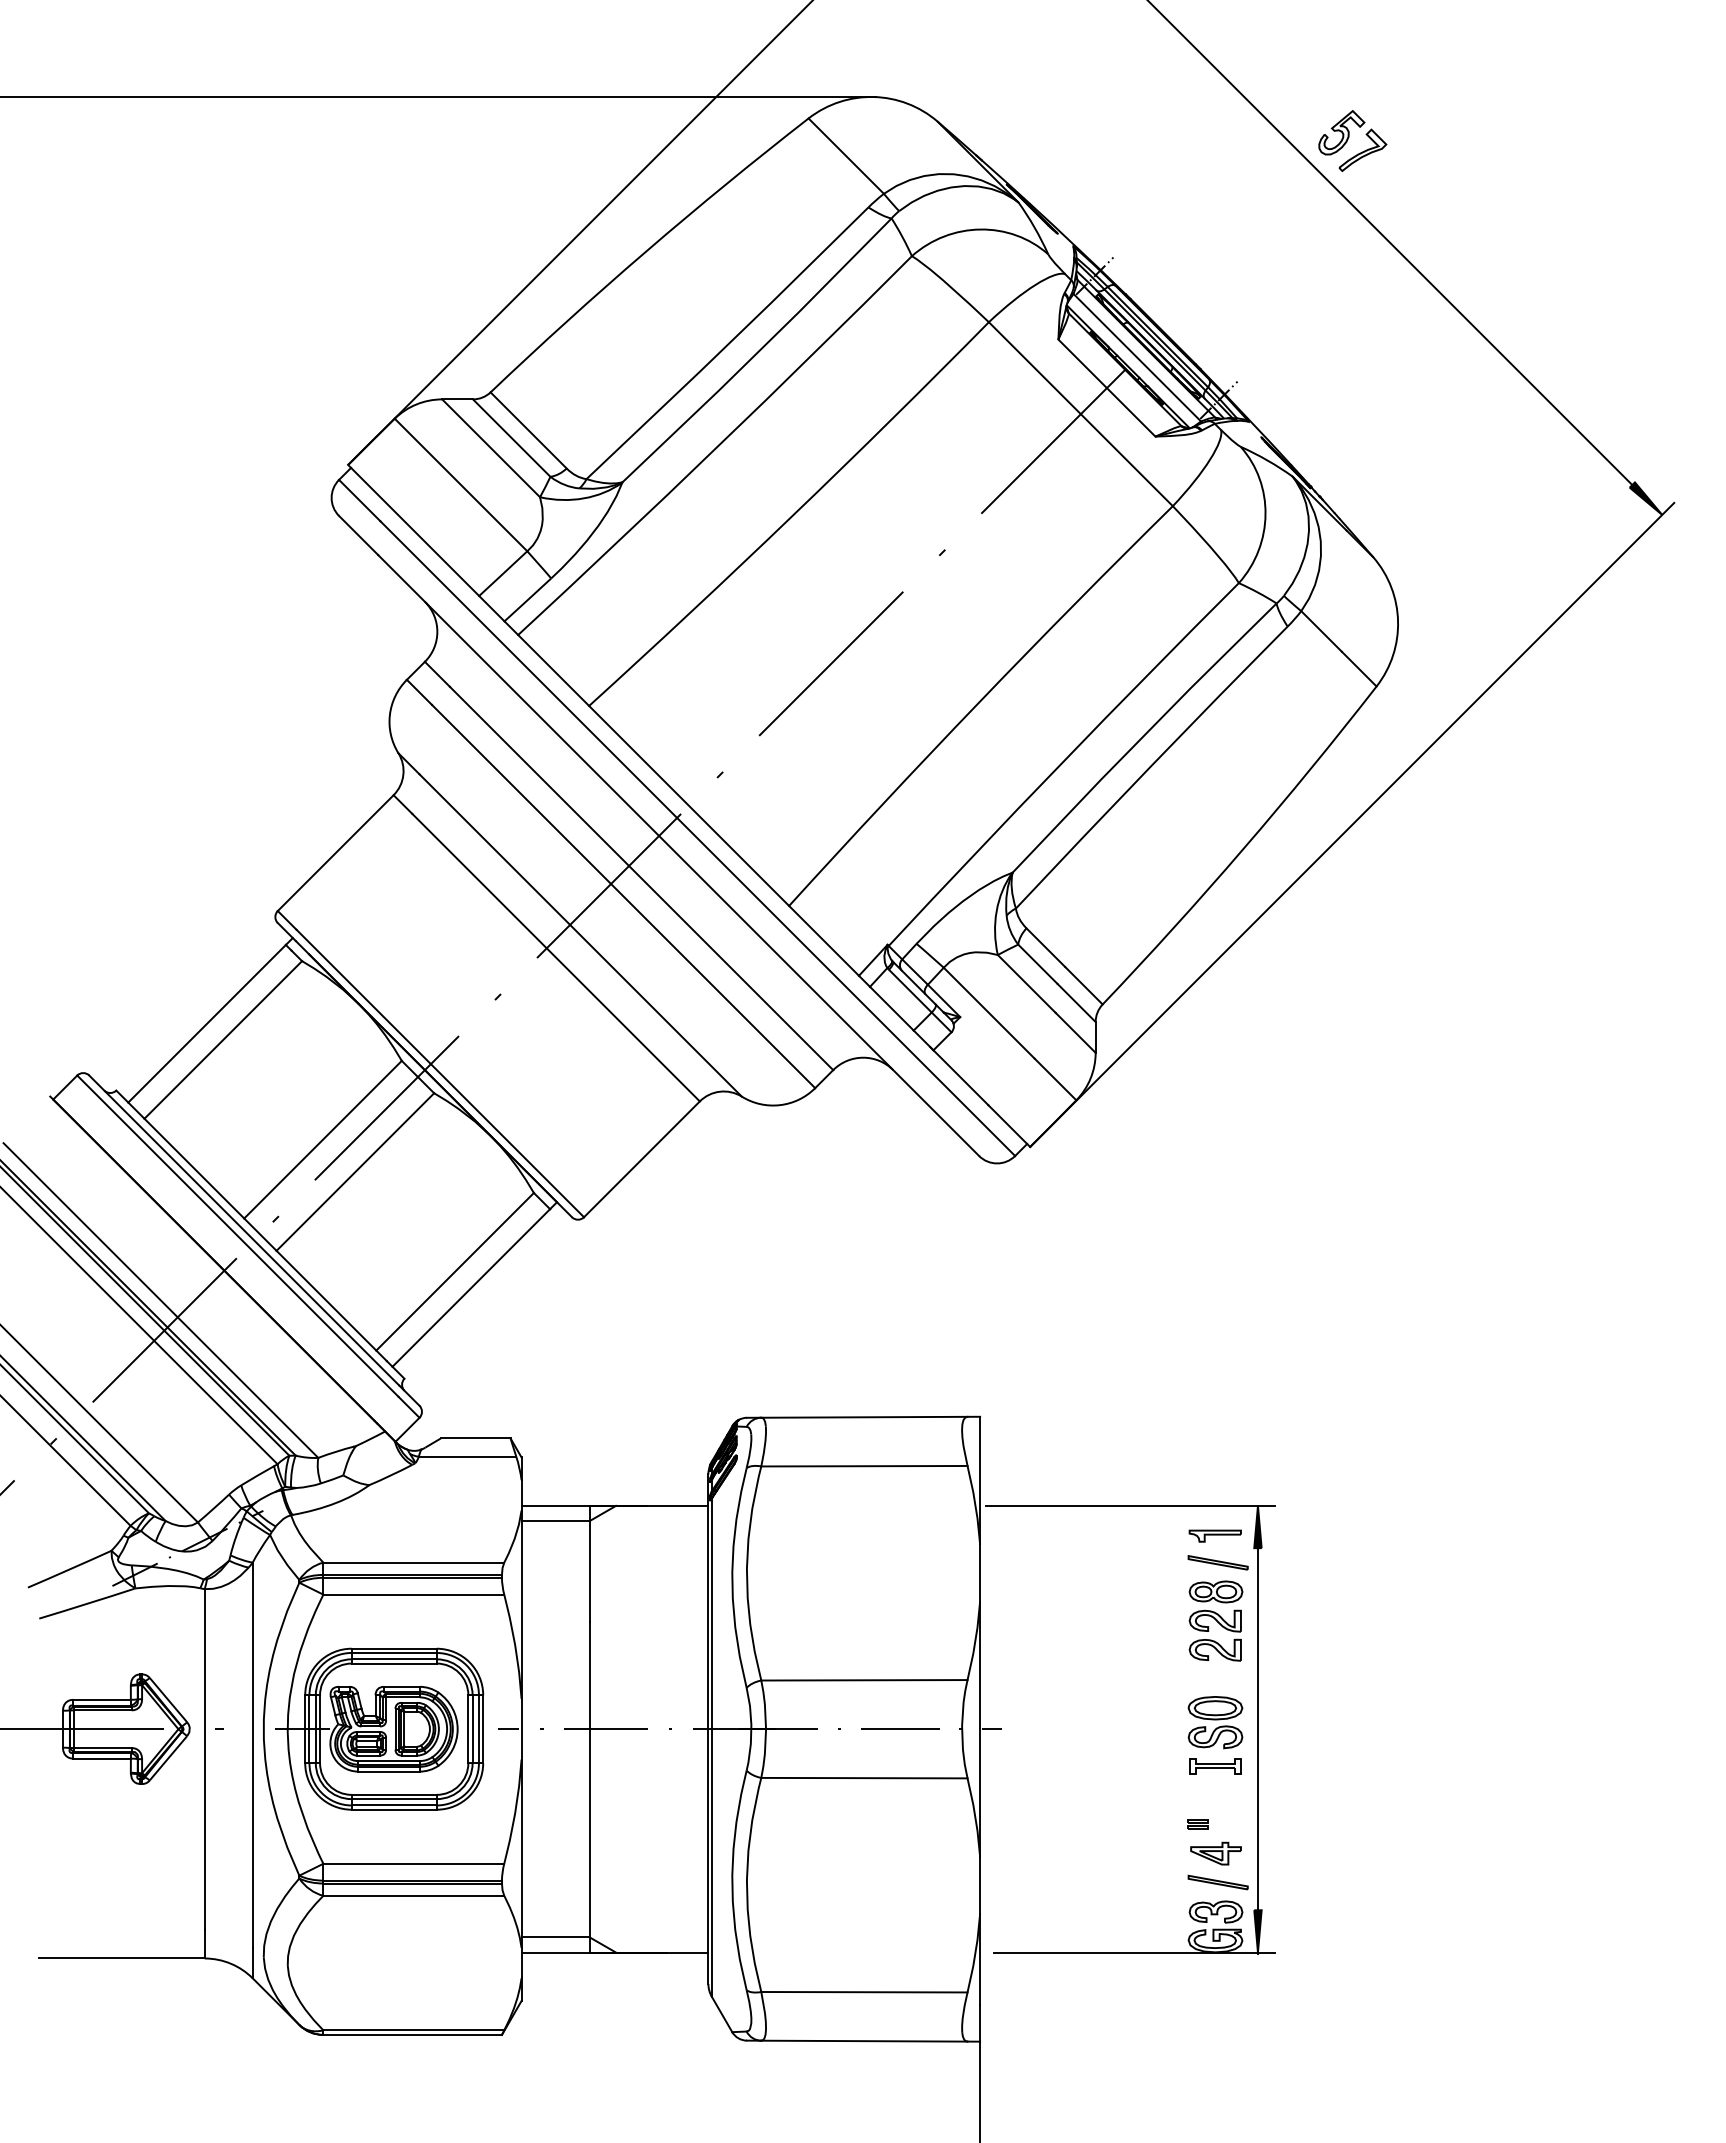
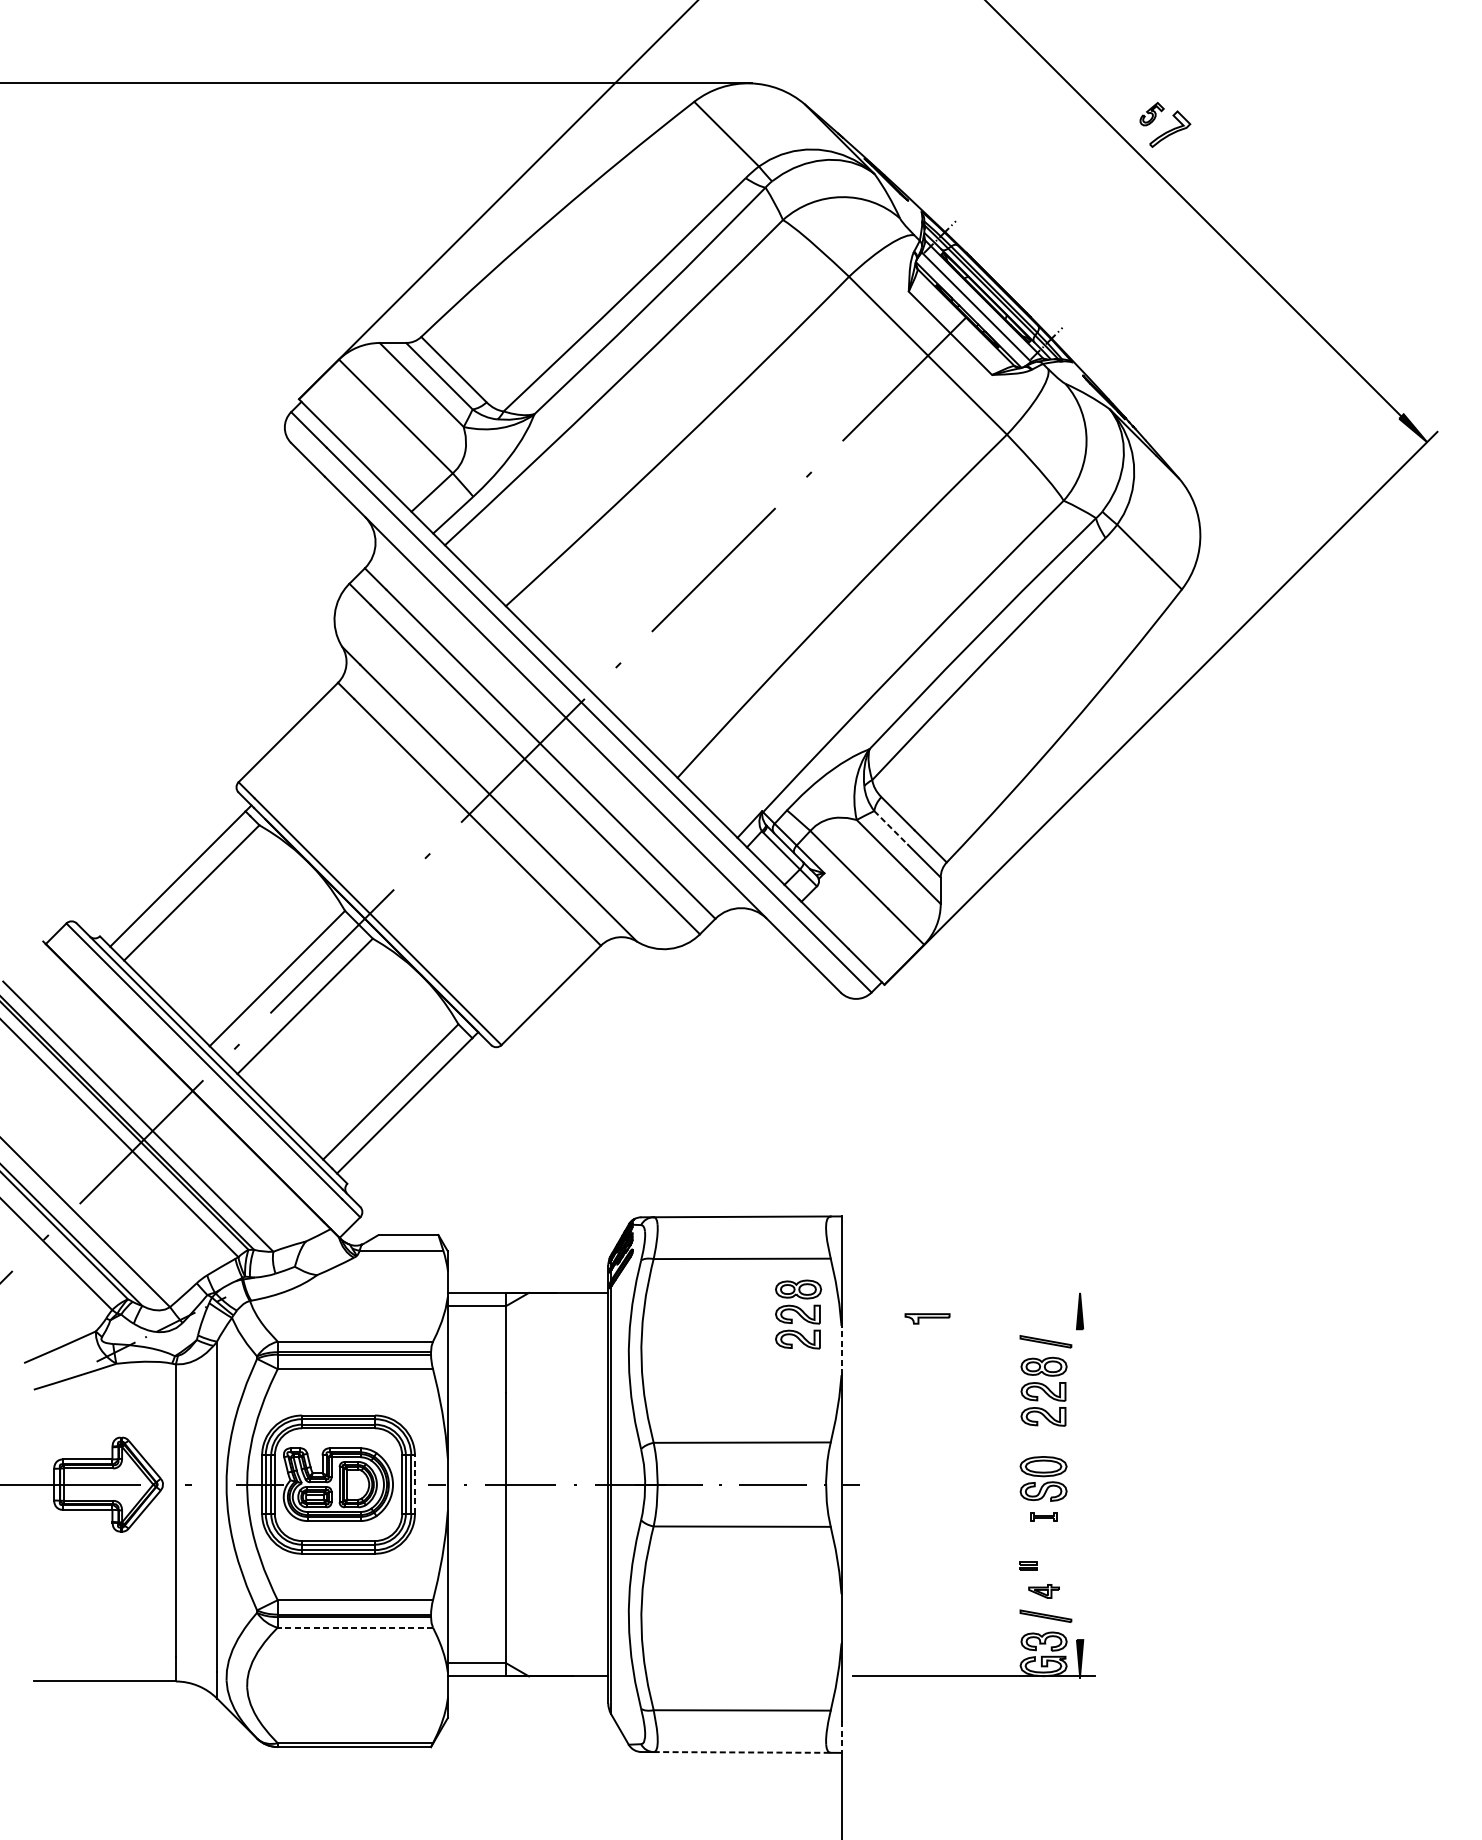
part: (1341, 132) -> (1151, 113), size x0.6
line: (1037, 964) -> (890, 828), solid -> dashed
line: (1129, 1505) -> (969, 1292), removed
part: (929, 1530) -> (798, 1314), added
part: (1214, 1535) -> (926, 1318), moved
line: (980, 1573) -> (841, 1350), solid -> dashed
line: (483, 1729) -> (415, 1484), solid -> dashed
line: (1257, 1729) -> (1079, 1484), removed
part: (1215, 1766) -> (1043, 1516), size x0.6
part: (1215, 1853) -> (1043, 1591), size x0.7
line: (413, 1895) -> (355, 1627), solid -> dashed
line: (980, 2023) -> (841, 1737), solid -> dashed
line: (864, 2041) -> (742, 1752), solid -> dashed

